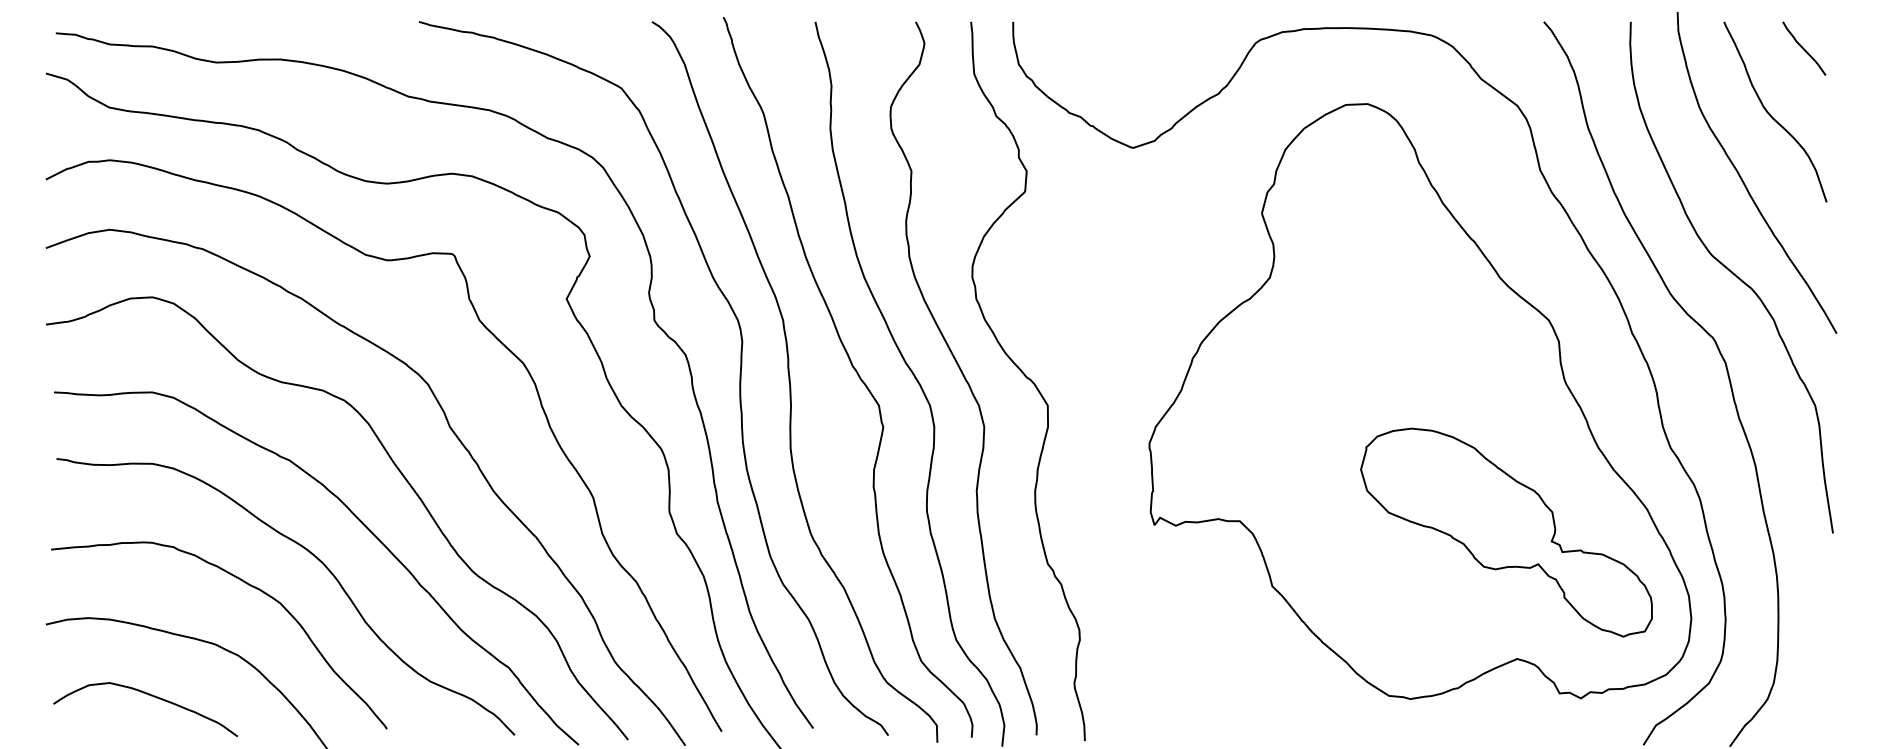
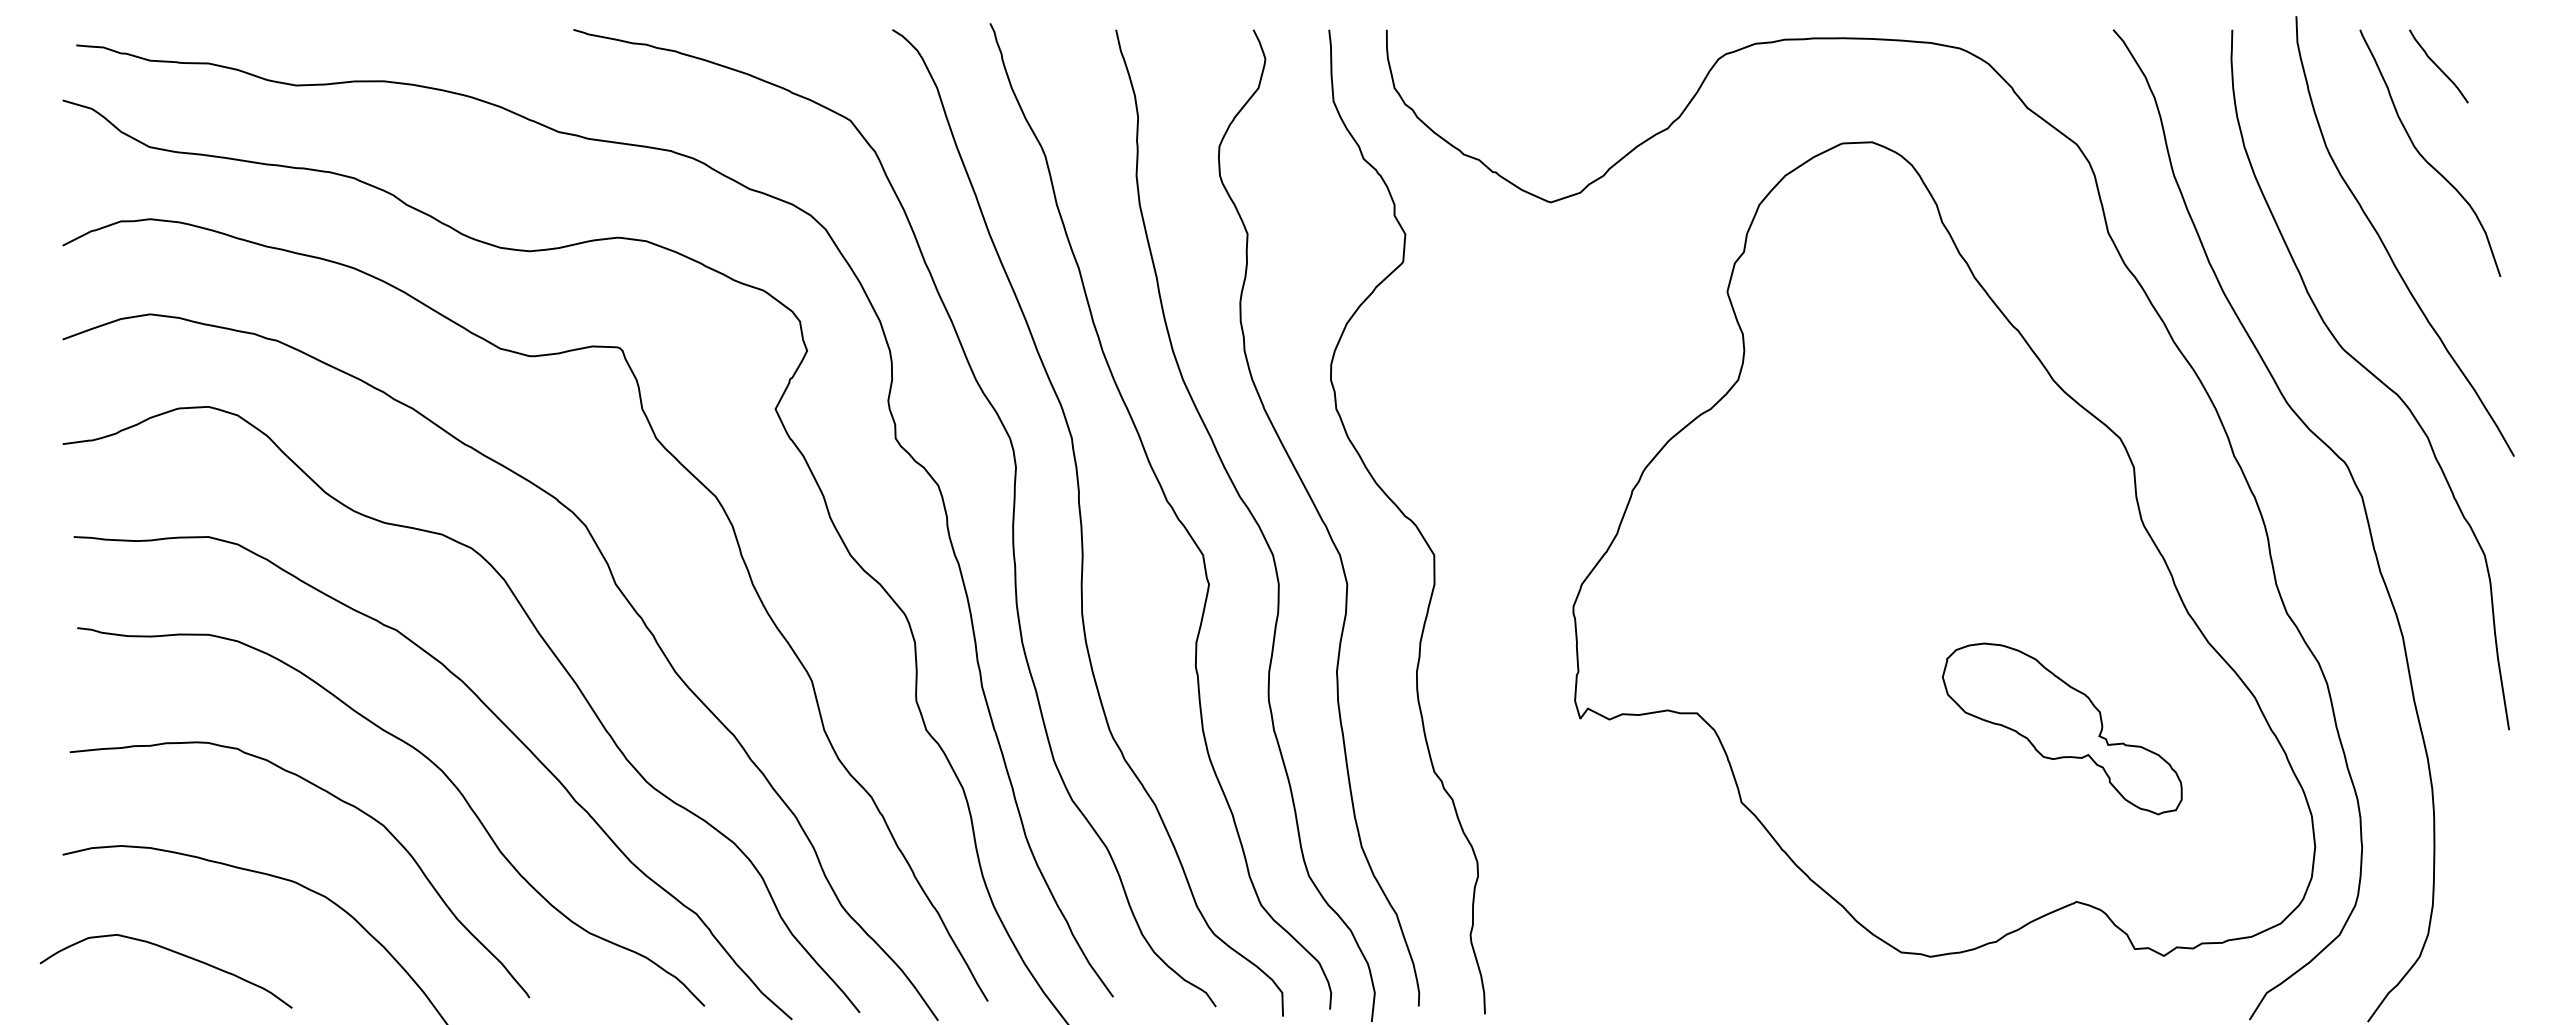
curve: (1804, 48) -> (2438, 66), moved
part: (1506, 532) -> (2062, 728), size x0.6
curve: (152, 696) -> (175, 953), moved

